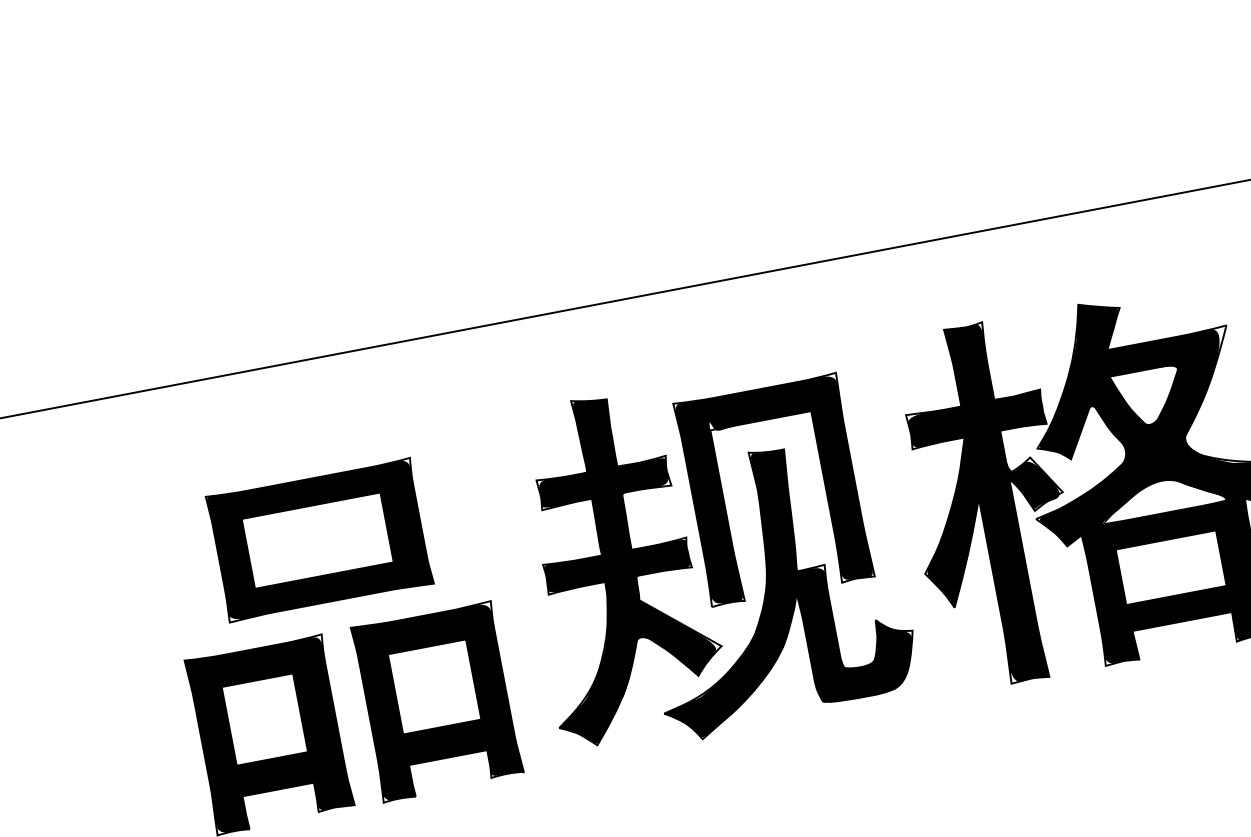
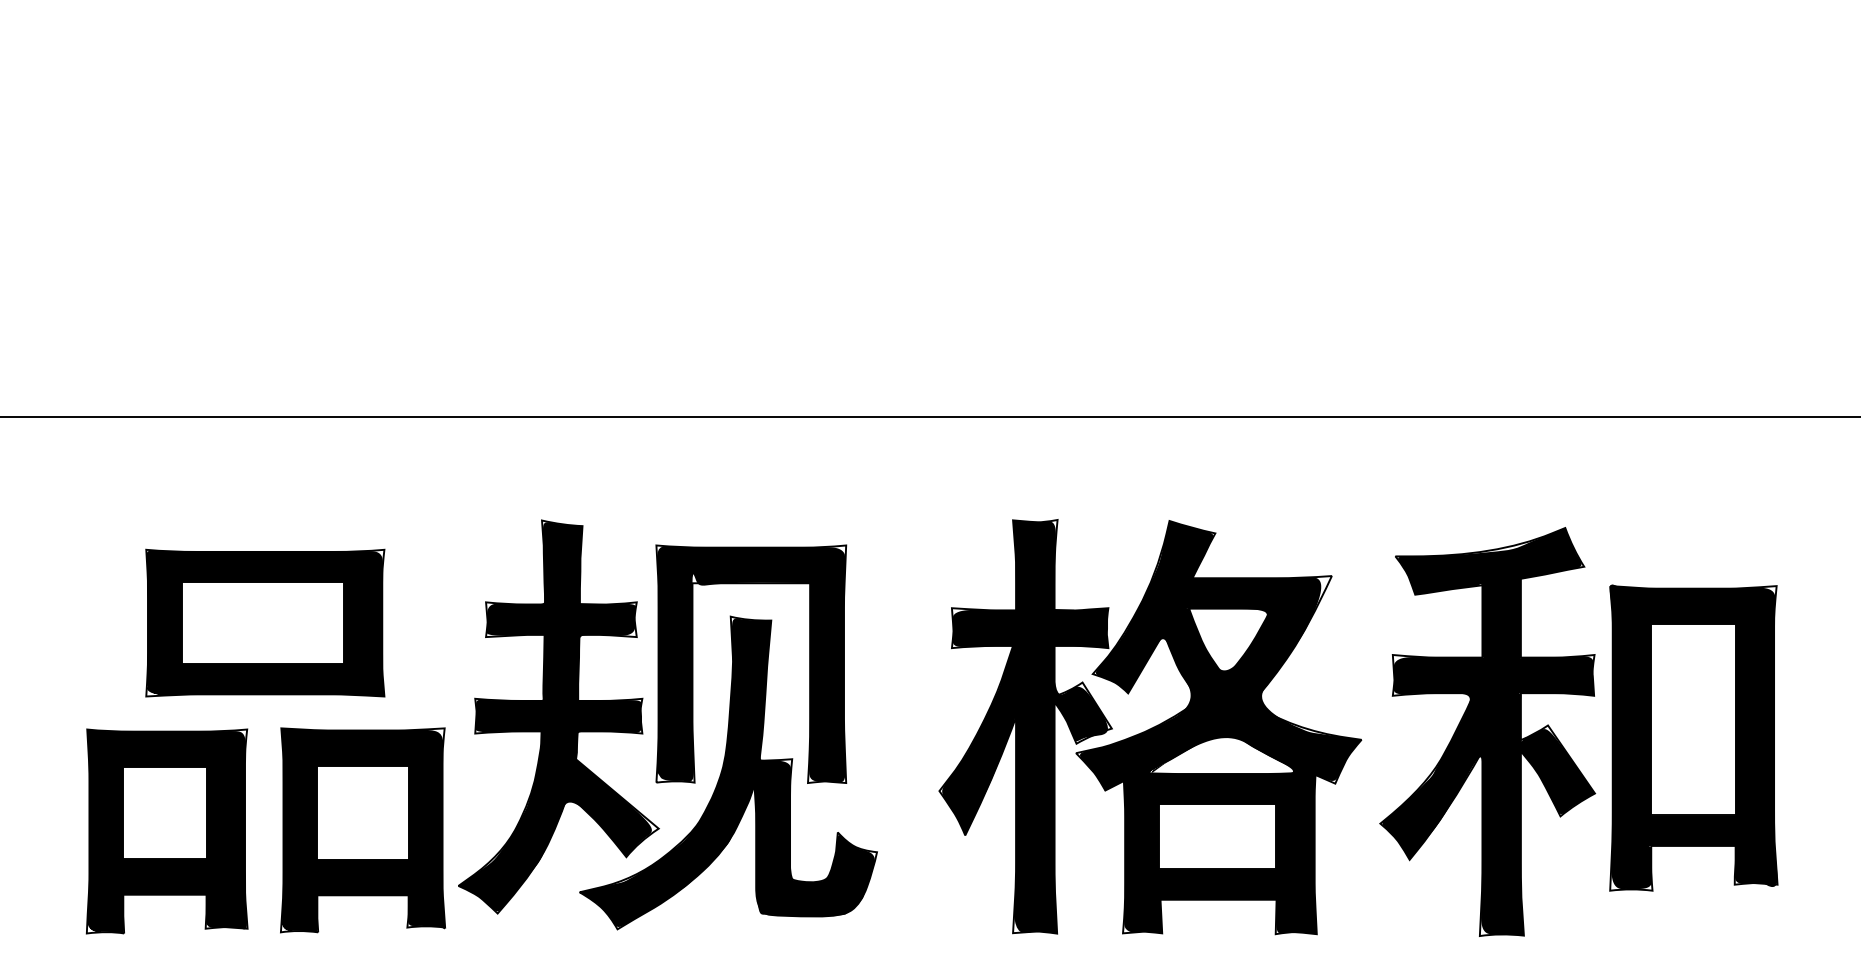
part: (712, 555) -> (667, 724), moved

